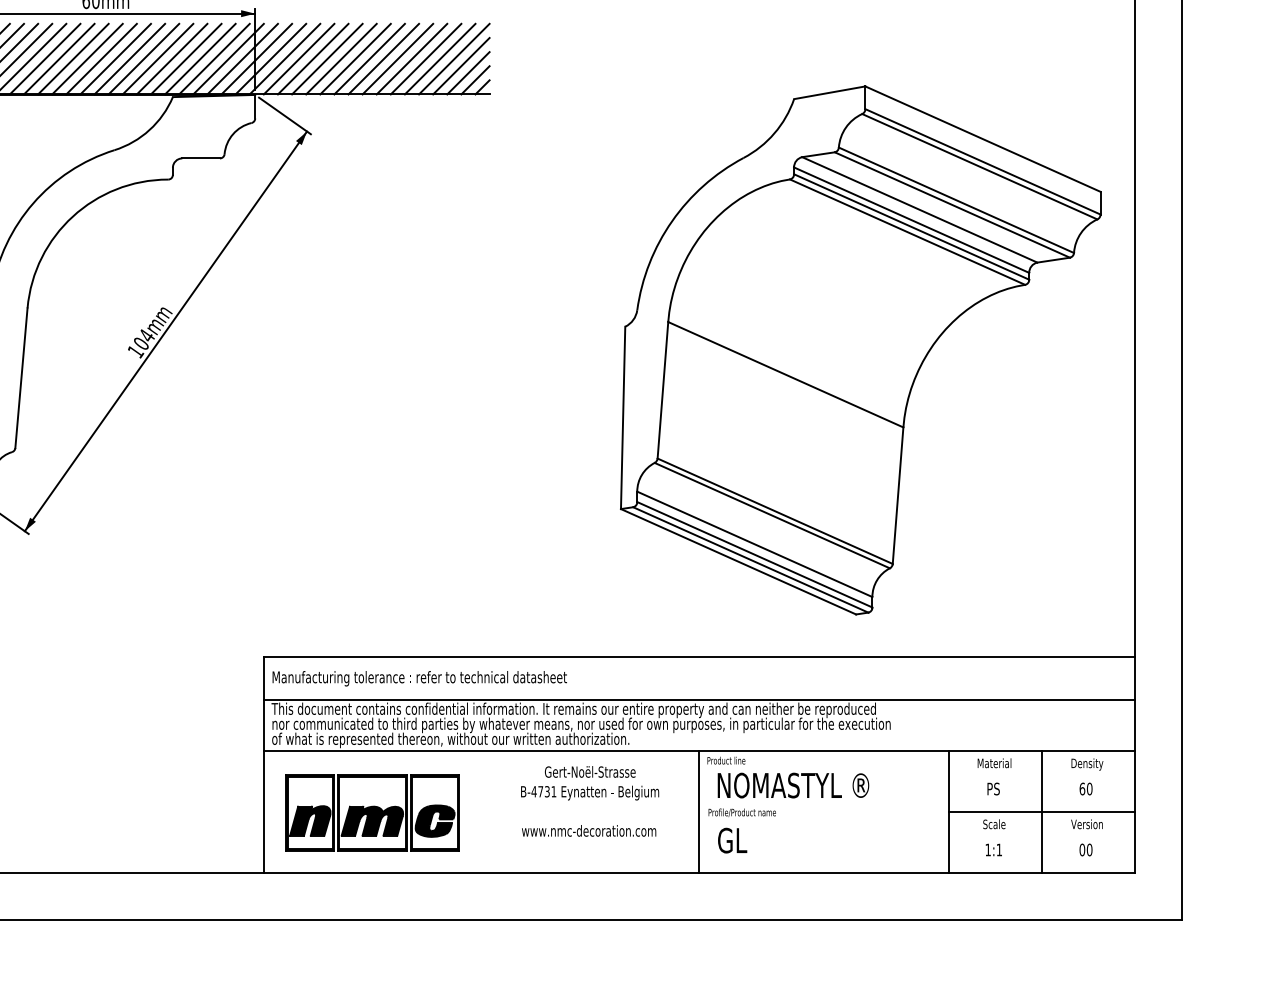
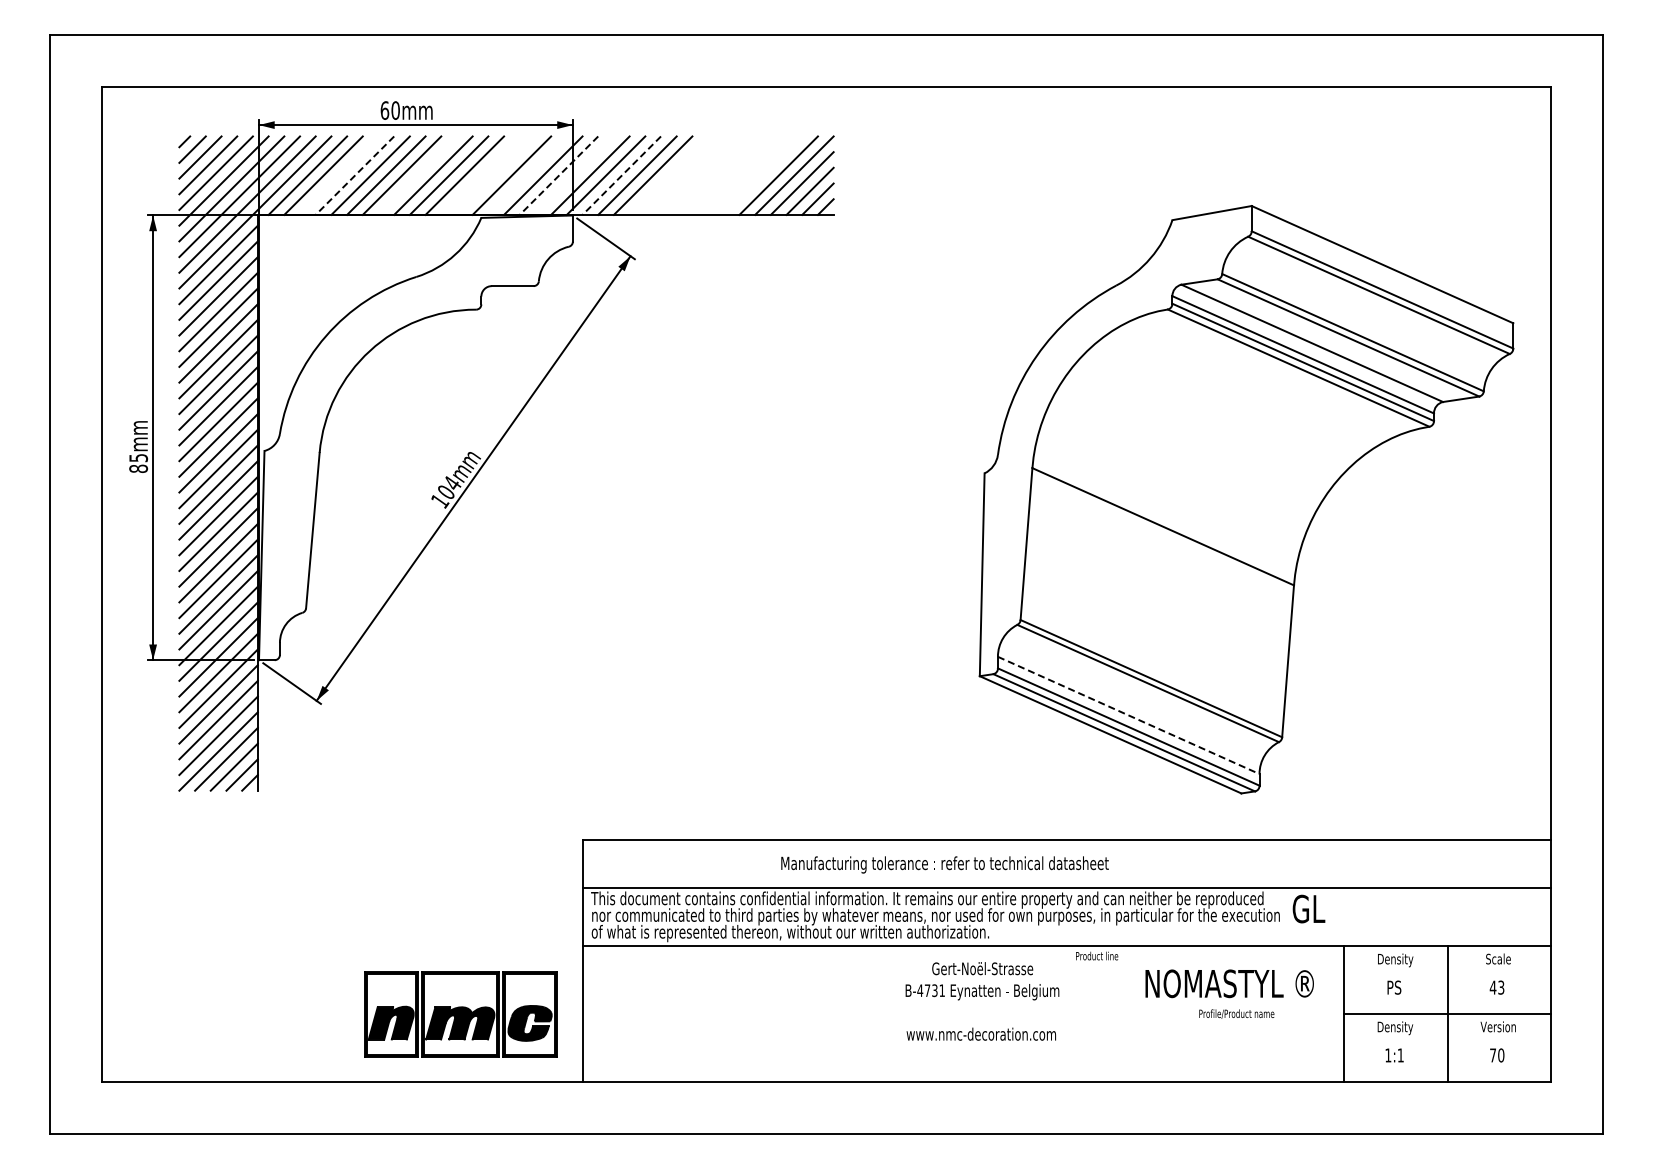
line: (45, 58) -> (339, 175), removed
line: (115, 58) -> (417, 175), removed
line: (172, 58) -> (480, 175), removed
line: (185, 58) -> (495, 175), removed
line: (214, 58) -> (527, 175), removed
line: (256, 58) -> (574, 175), removed
line: (341, 58) -> (668, 175), removed
line: (355, 58) -> (684, 175), removed
line: (369, 58) -> (700, 175), removed
line: (383, 58) -> (715, 175), removed
line: (397, 58) -> (731, 175), removed
line: (412, 58) -> (747, 175), removed
line: (425, 58) -> (762, 175), removed
line: (58, 59) -> (354, 176), solid -> dashed
line: (242, 59) -> (558, 176), solid -> dashed
line: (298, 59) -> (621, 176), solid -> dashed
line: (755, 544) -> (1129, 715), solid -> dashed
text: (419, 678) -> (944, 864), moved
text: (994, 764) -> (1395, 960), Material -> Density
text: (1087, 764) -> (1498, 960), Density -> Scale
text: (793, 785) -> (1229, 983), moved
text: (1085, 788) -> (1496, 987), 60 -> 43
text: (590, 801) -> (982, 1001), moved
line: (699, 812) -> (1067, 1013), removed
text: (742, 812) -> (1236, 1013), moved
part: (372, 813) -> (460, 1014), moved
text: (994, 825) -> (1395, 1028), Scale -> Density
text: (732, 840) -> (1308, 908), moved
text: (1082, 850) -> (1493, 1055), 00 -> 70

